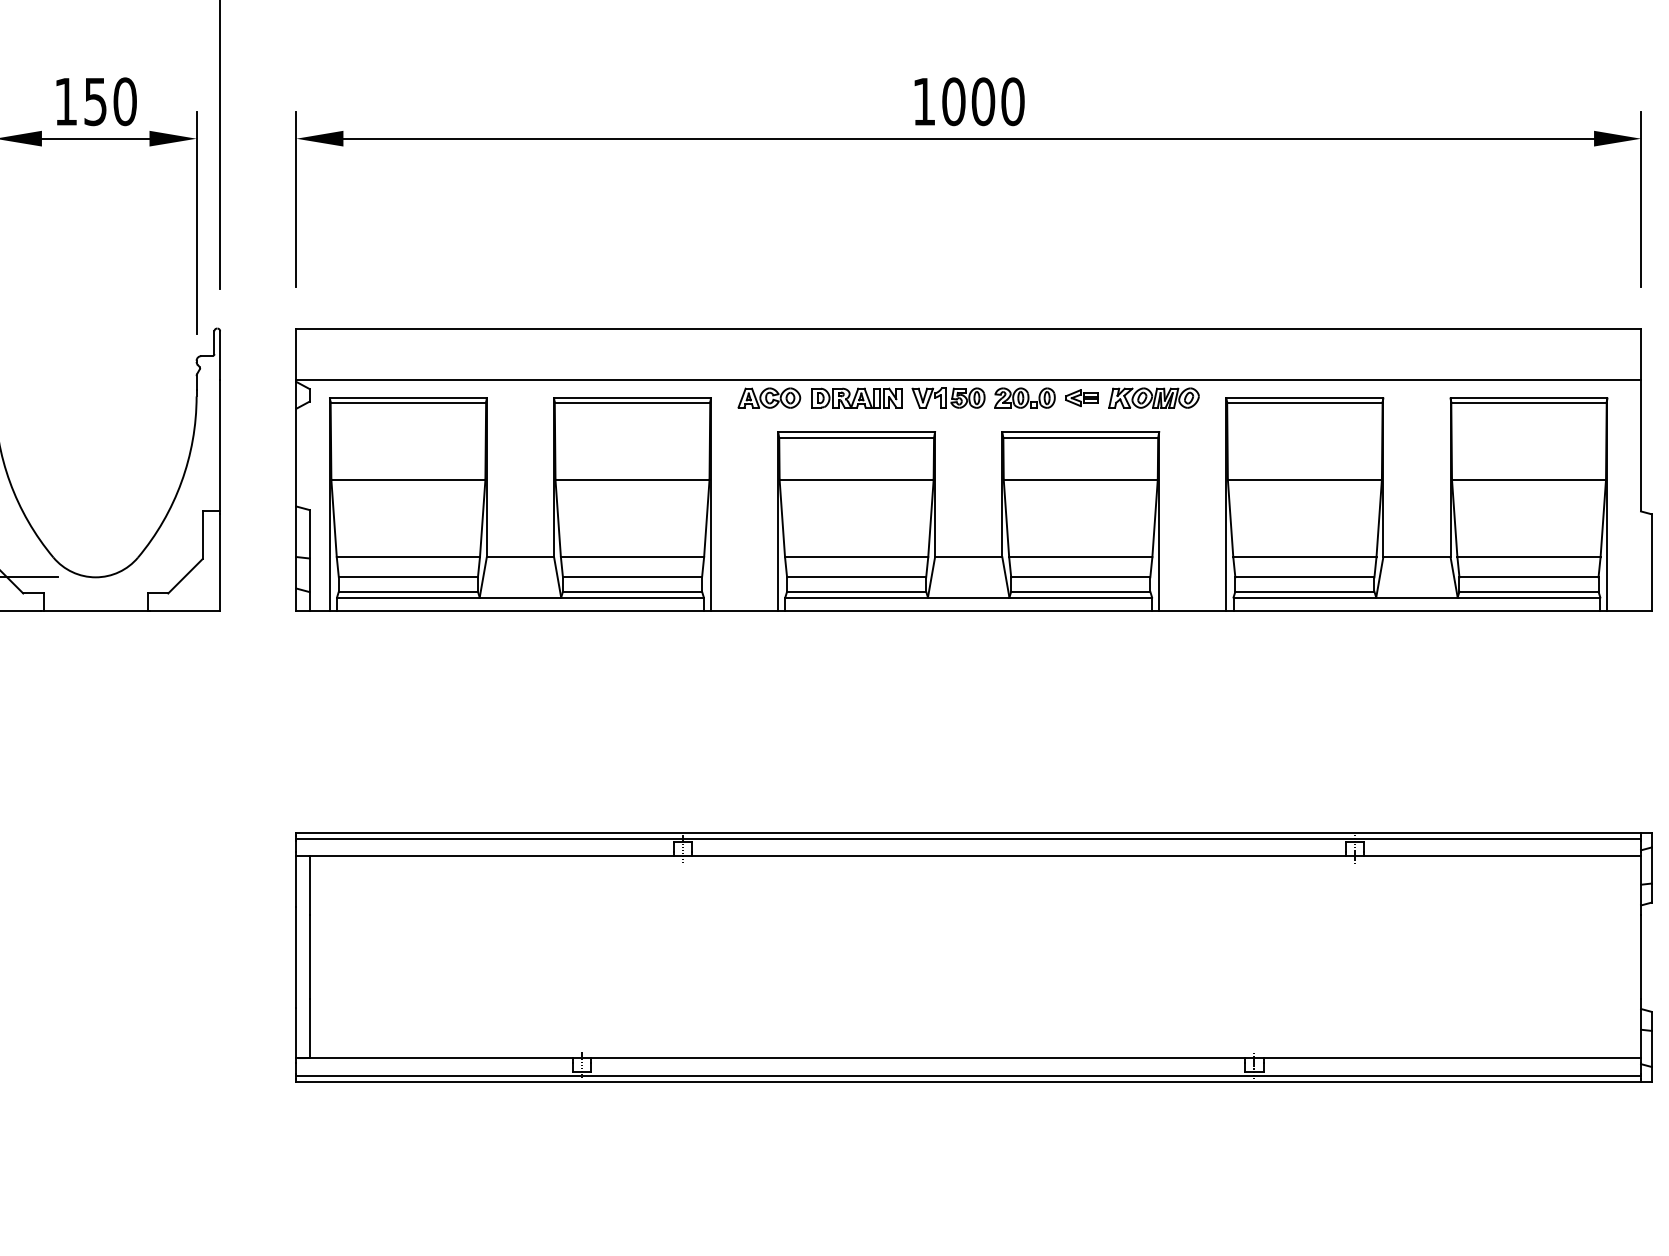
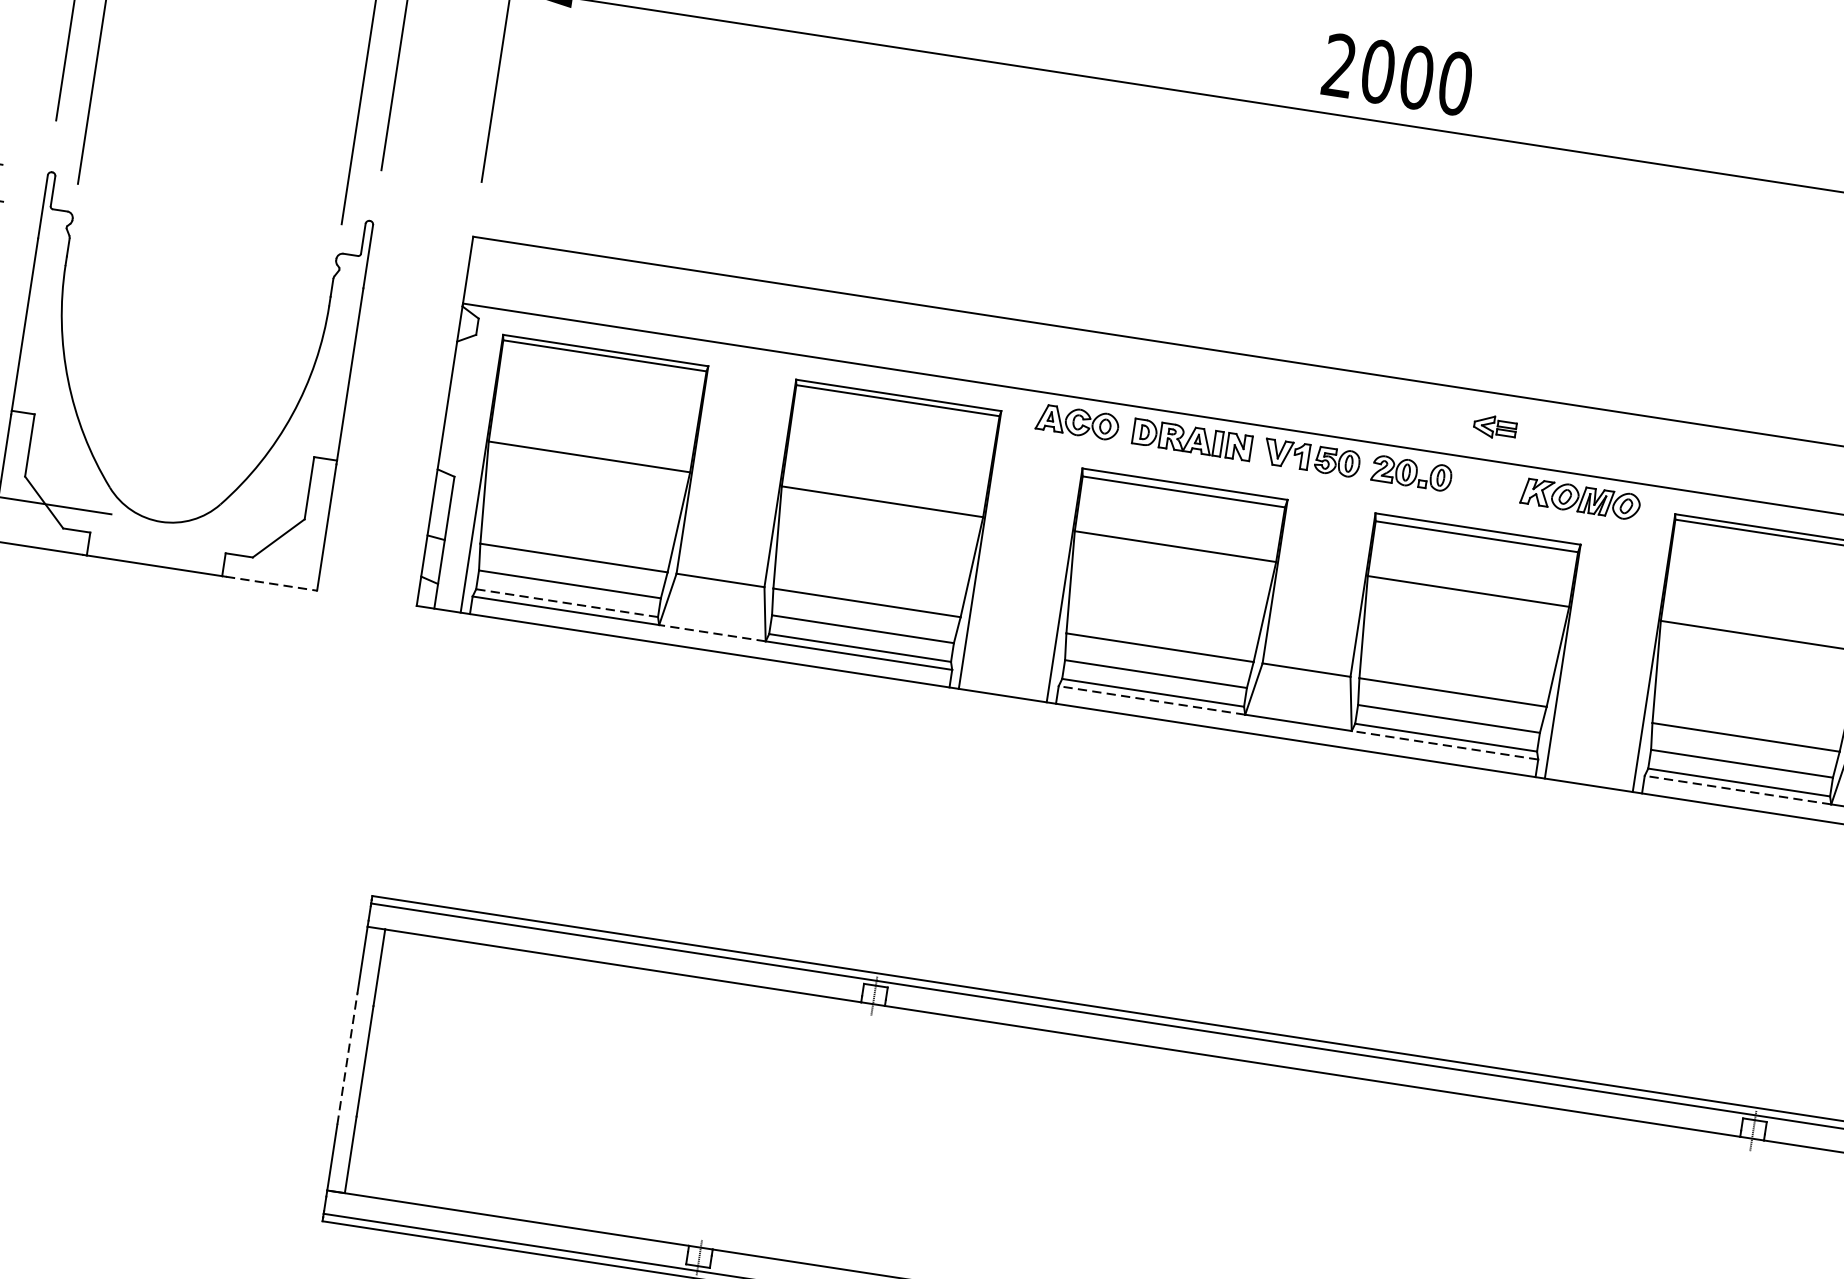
text: (923, 101) -> (1338, 65), 1000 -> 2000
part: (1081, 397) -> (1494, 426), moved
line: (408, 591) -> (567, 602), solid -> dashed
line: (520, 597) -> (712, 633), solid -> dashed
line: (856, 597) -> (1151, 700), solid -> dashed
line: (1080, 597) -> (1444, 745), solid -> dashed
line: (1304, 597) -> (1737, 790), solid -> dashed
line: (185, 610) -> (271, 583), solid -> dashed
line: (296, 956) -> (347, 1057), solid -> dashed

